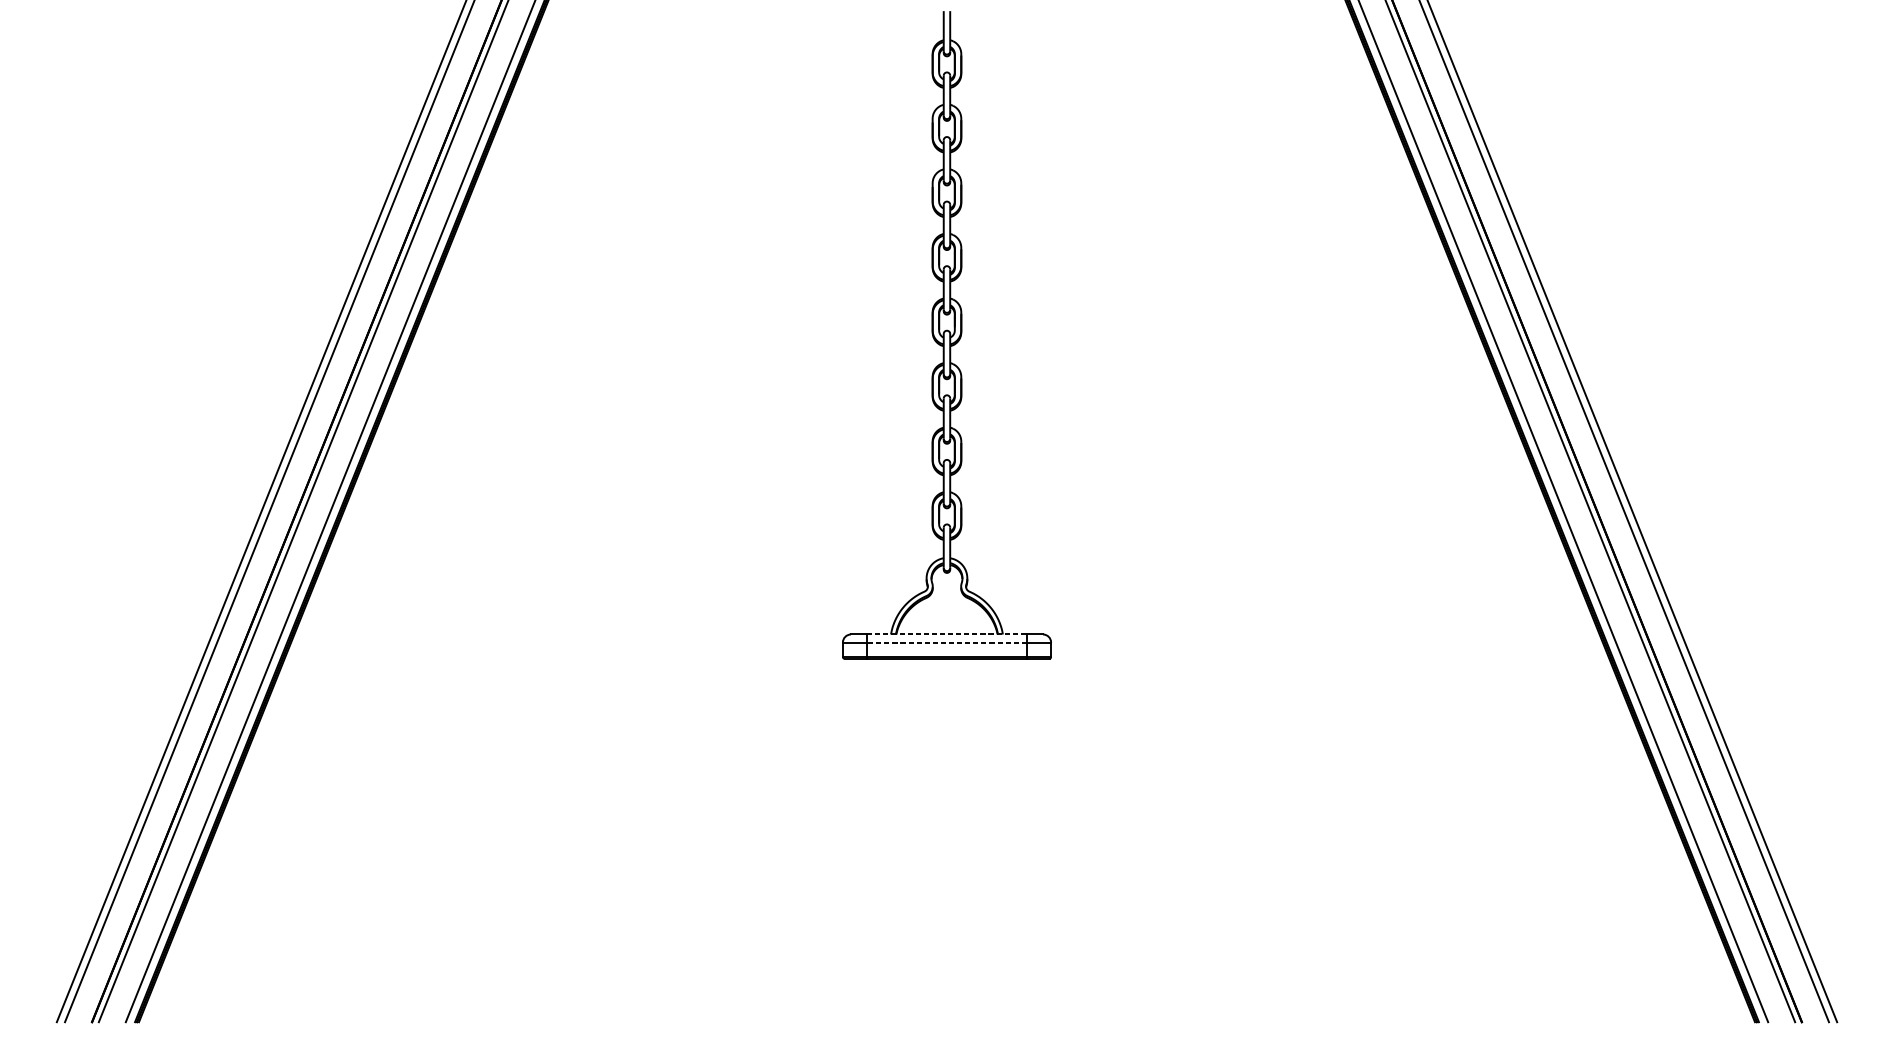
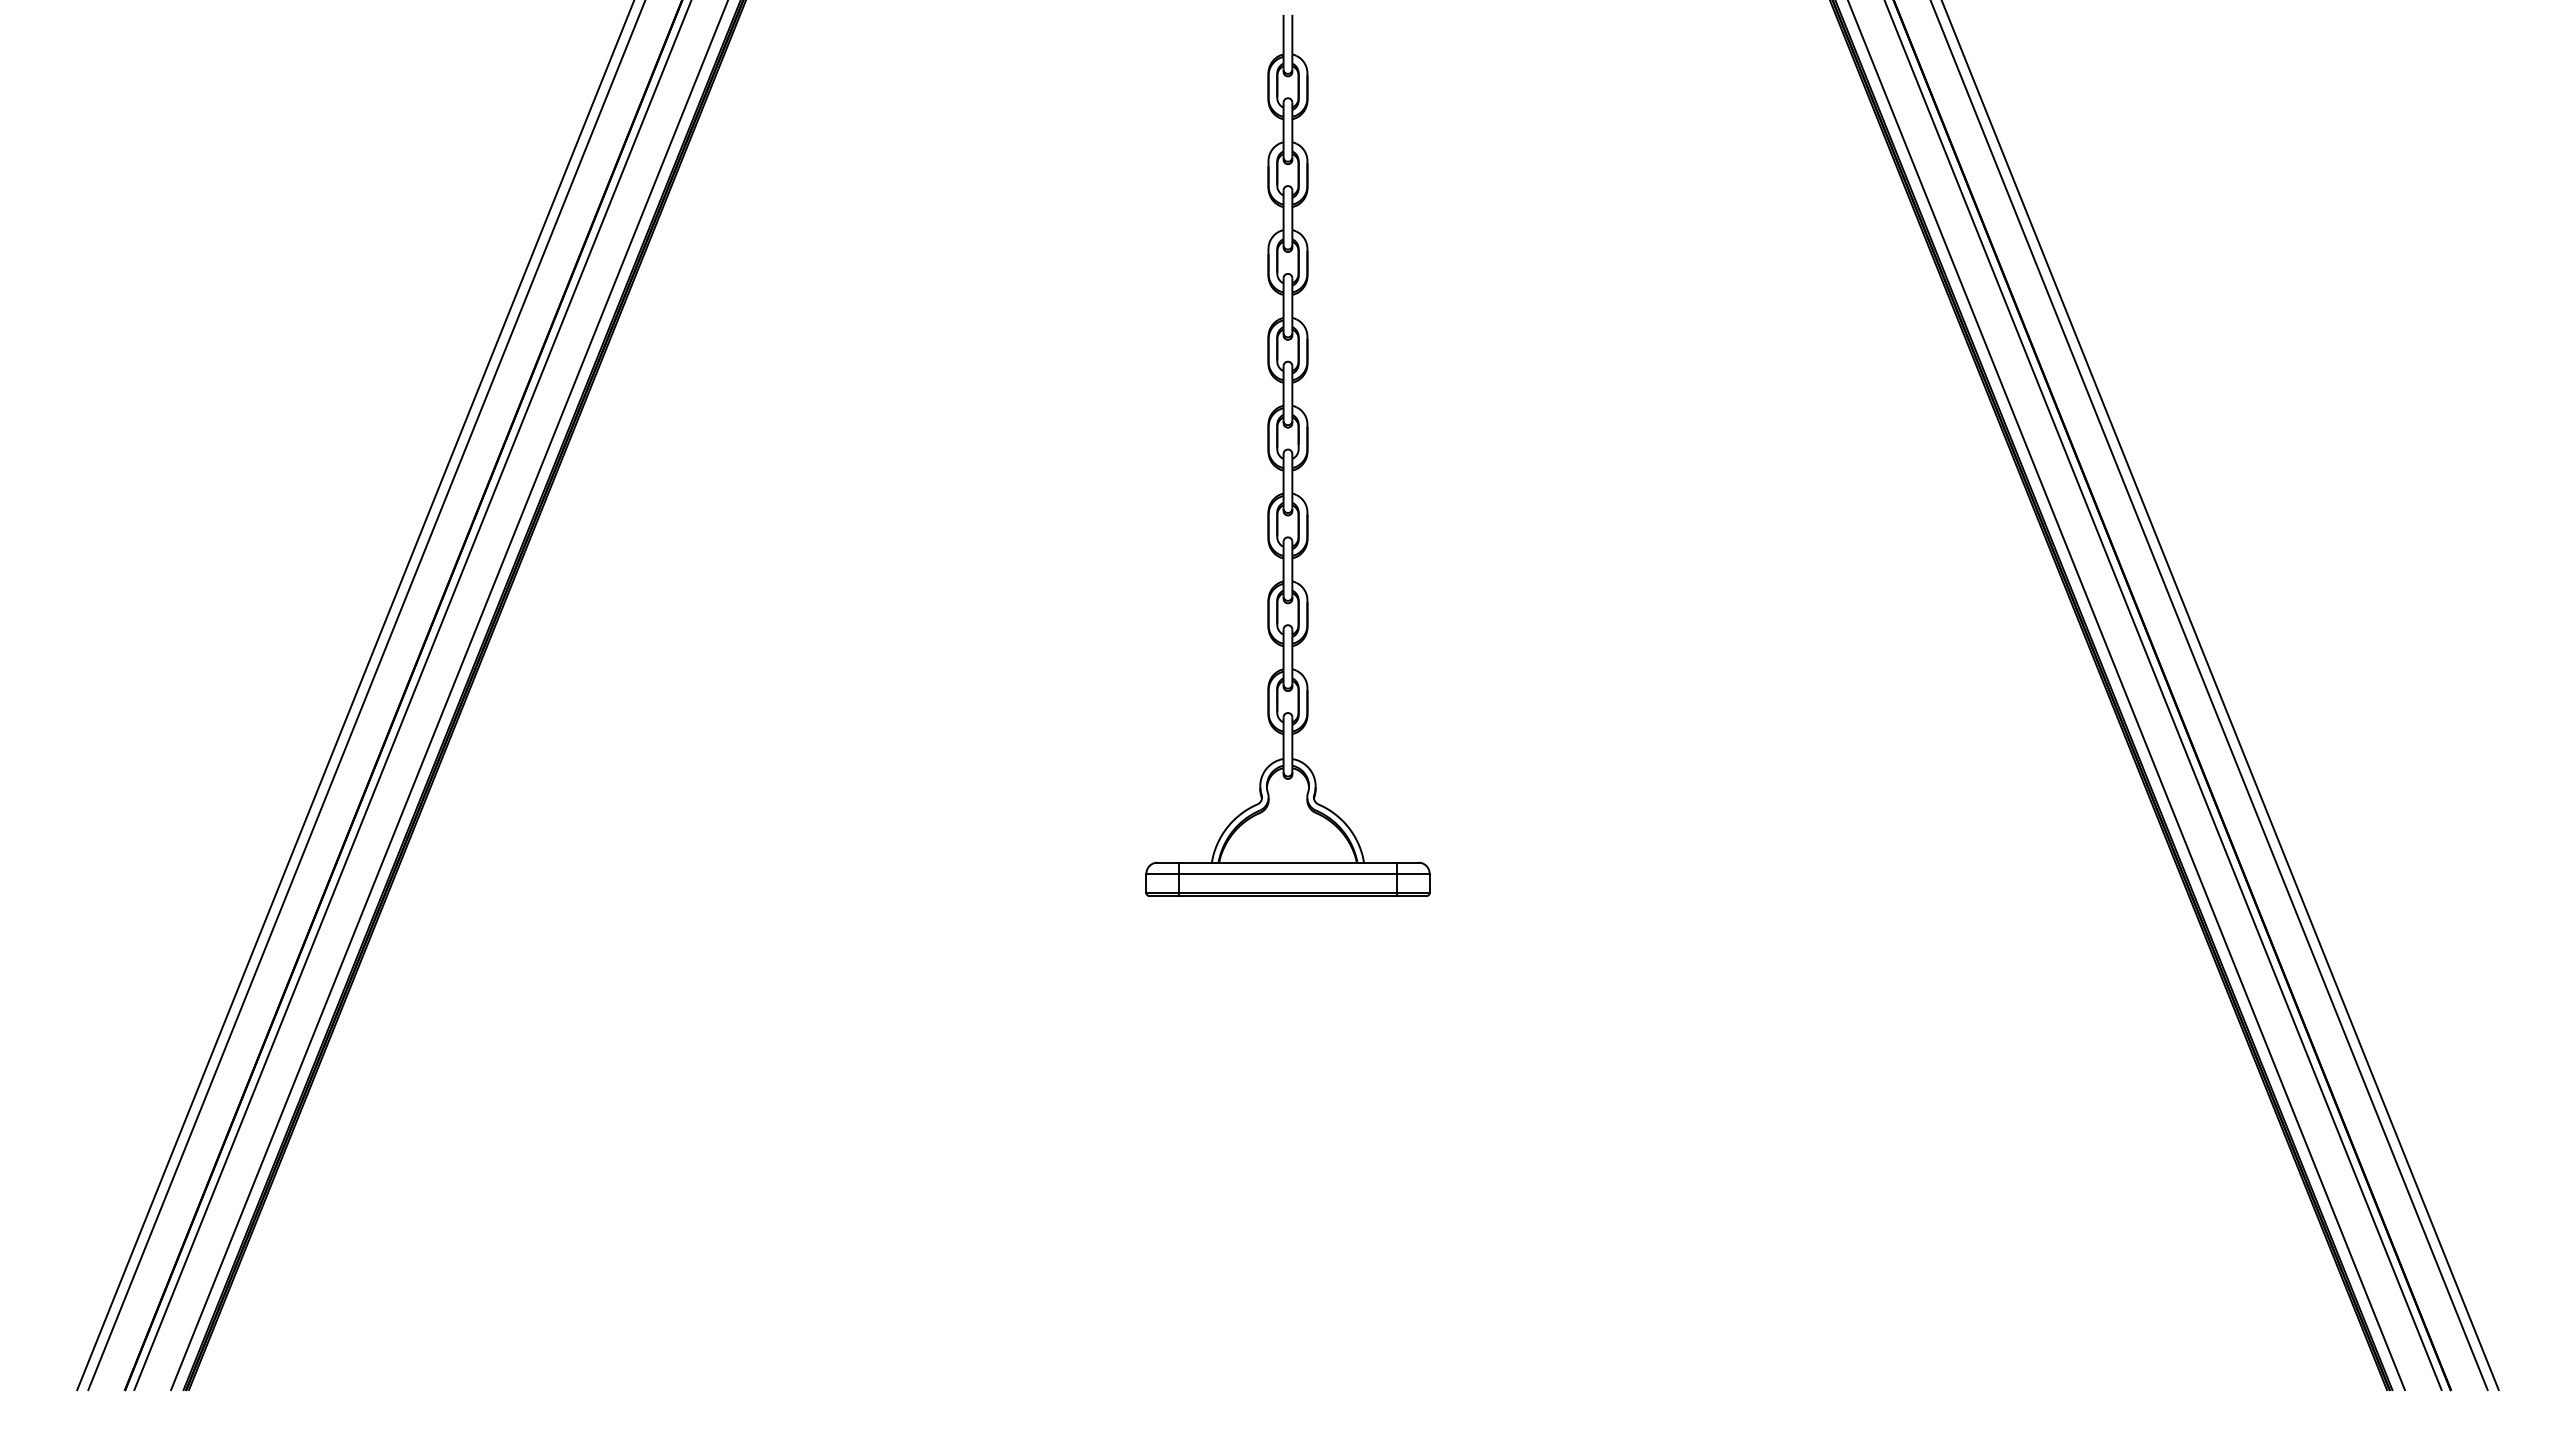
line: (947, 634) -> (1288, 862), dashed -> solid
line: (947, 642) -> (1288, 873), dashed -> solid

